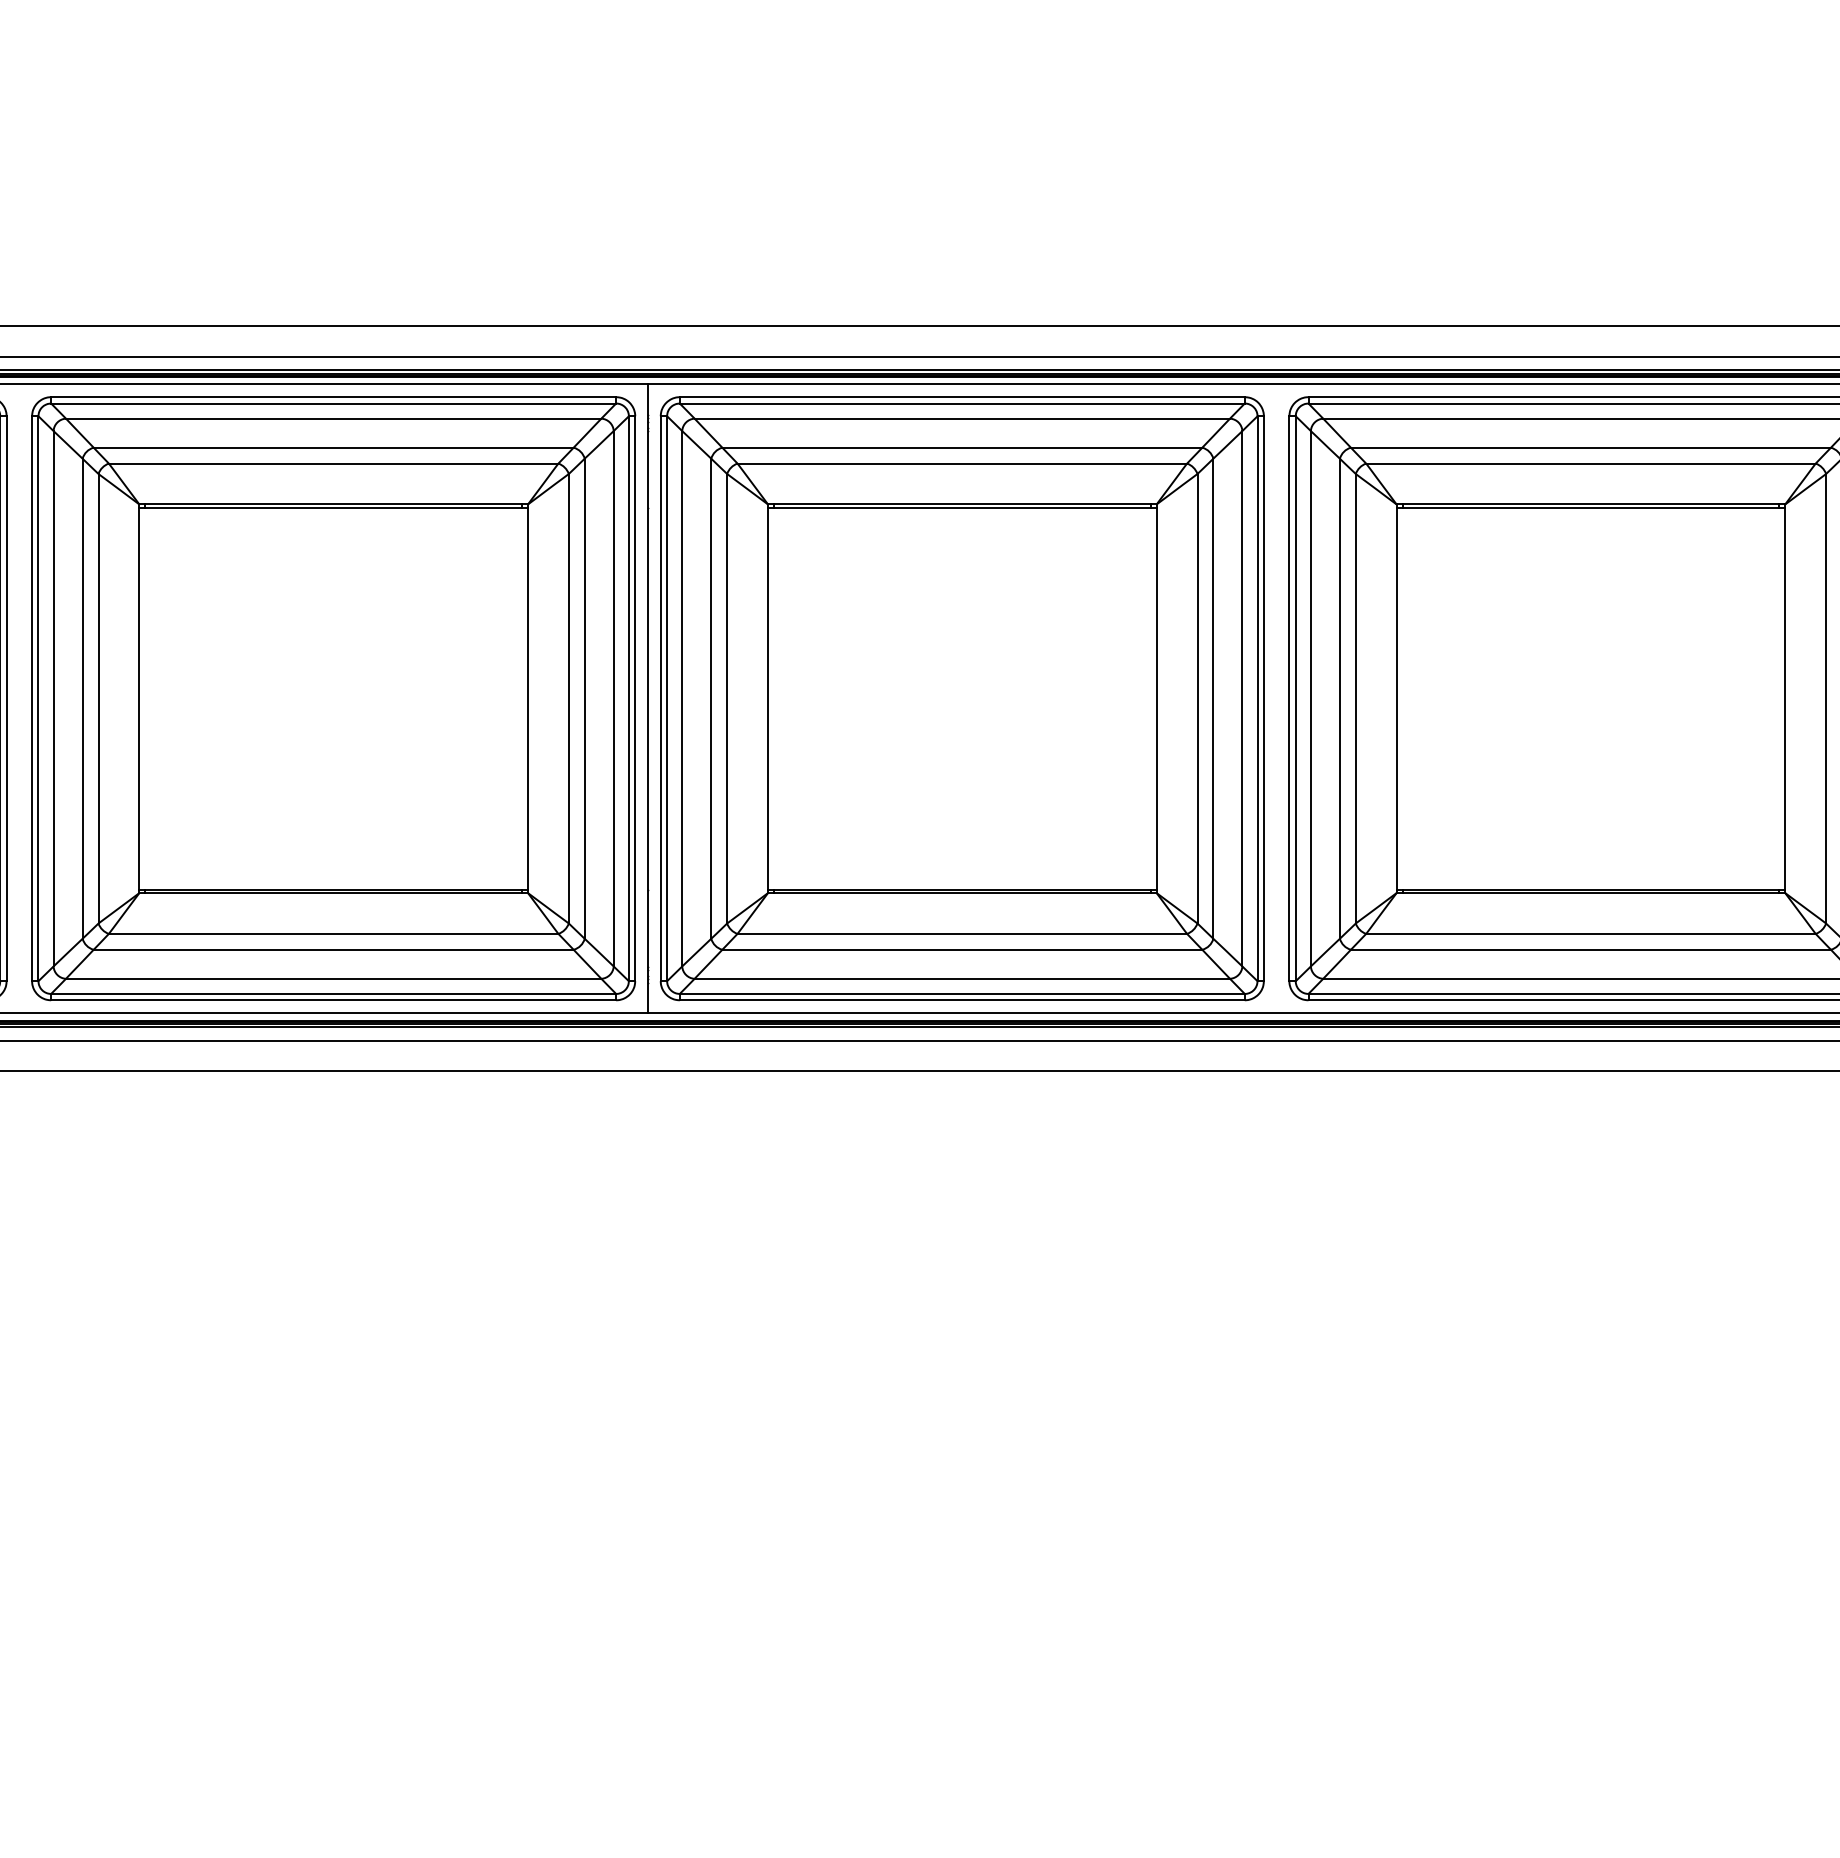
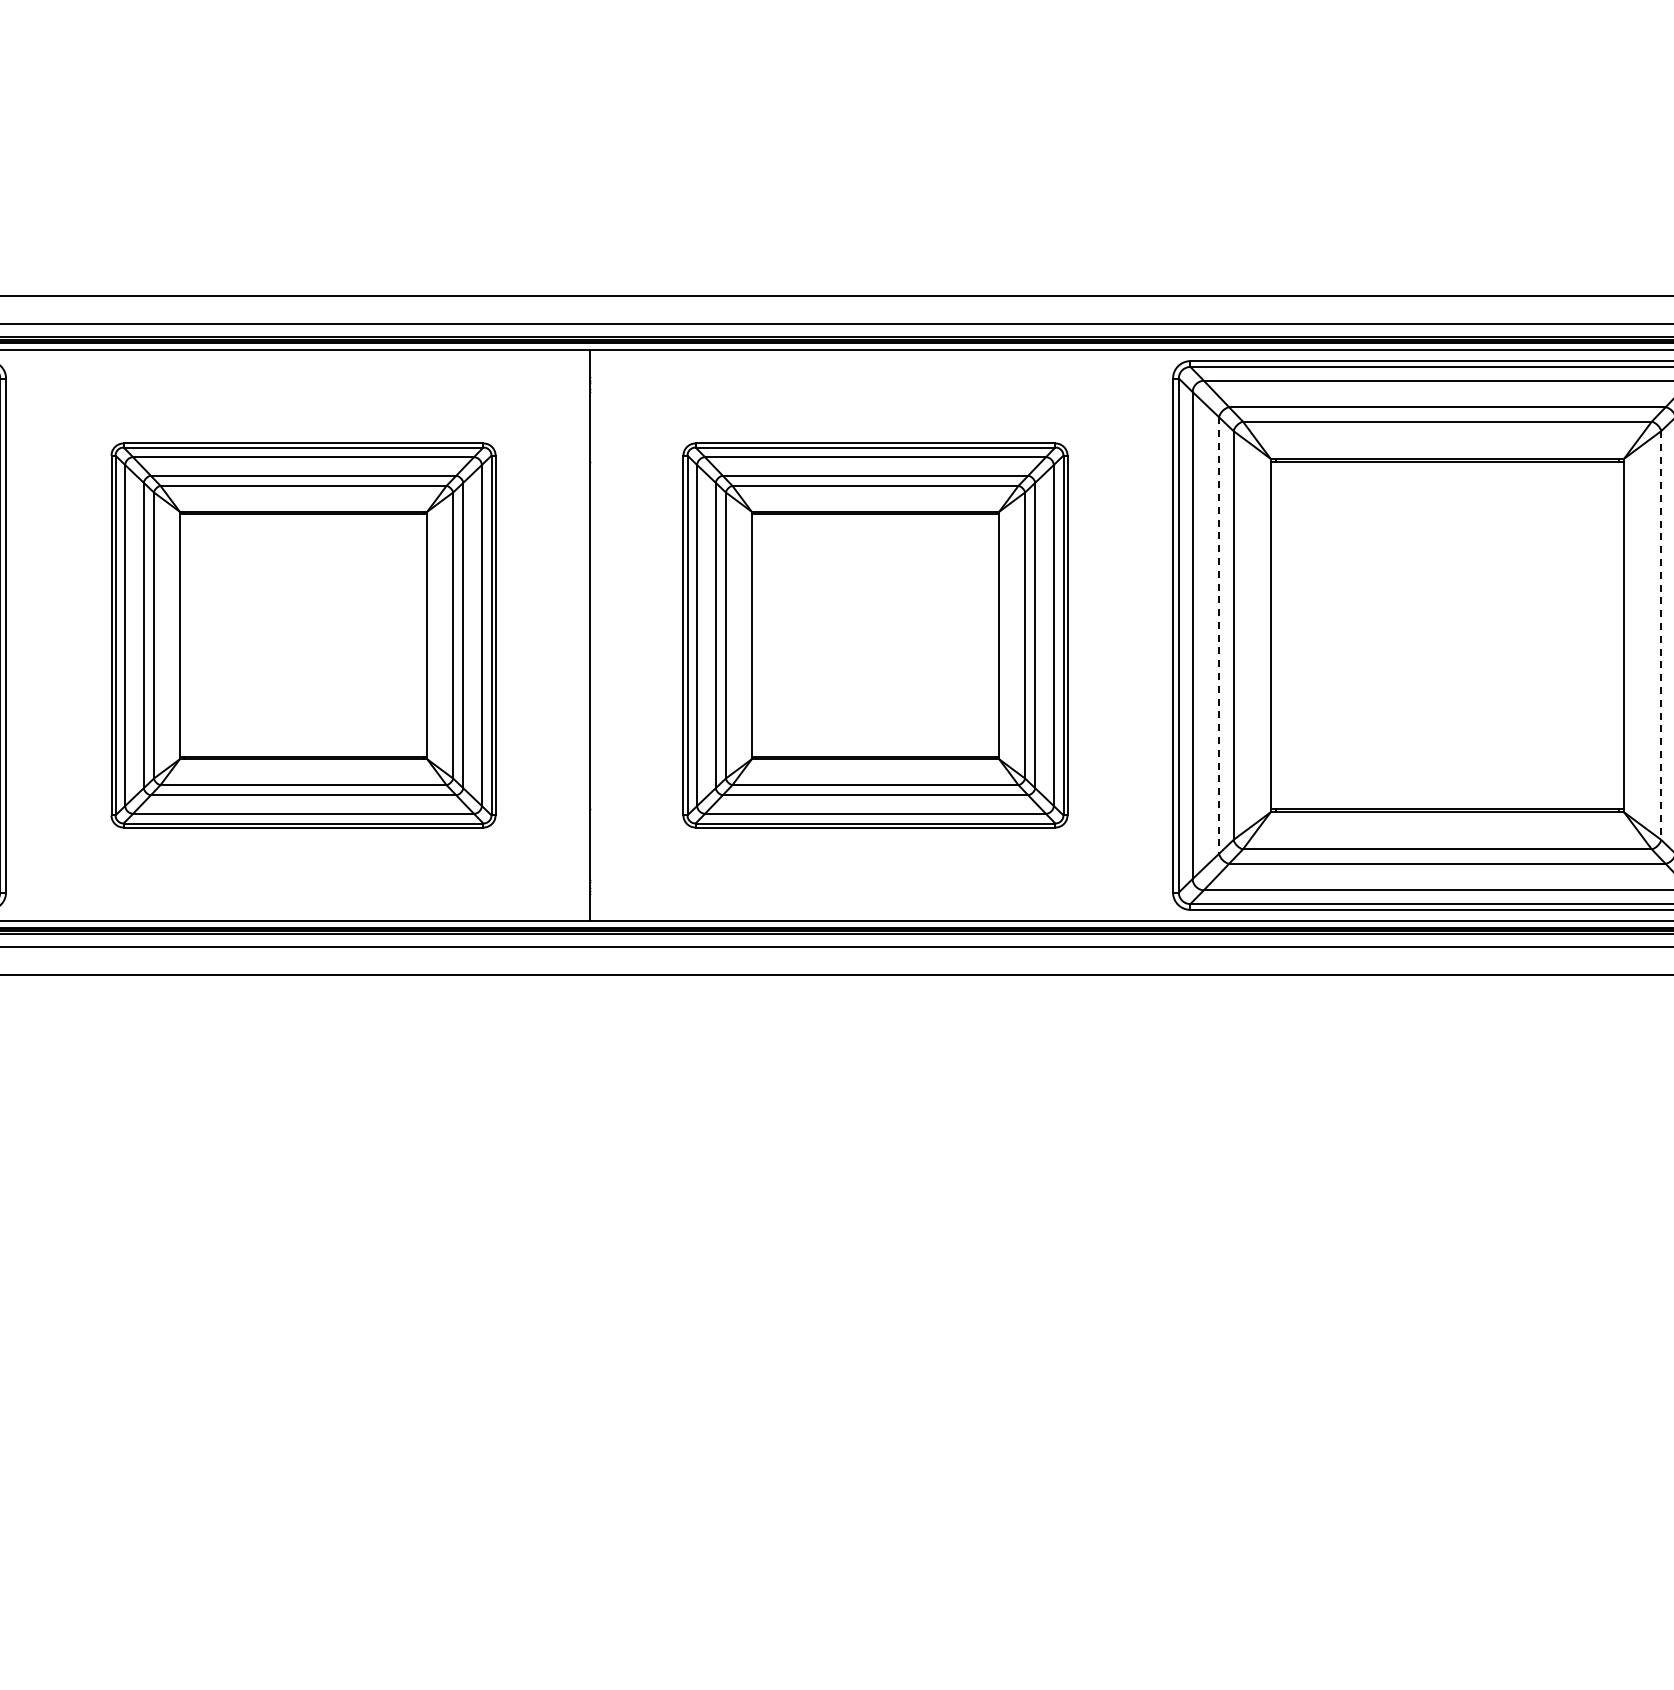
part: (333, 698) -> (303, 635), size x0.7
part: (962, 698) -> (875, 635), size x0.7
line: (1340, 699) -> (1219, 636), solid -> dashed
line: (1826, 699) -> (1661, 636), solid -> dashed

